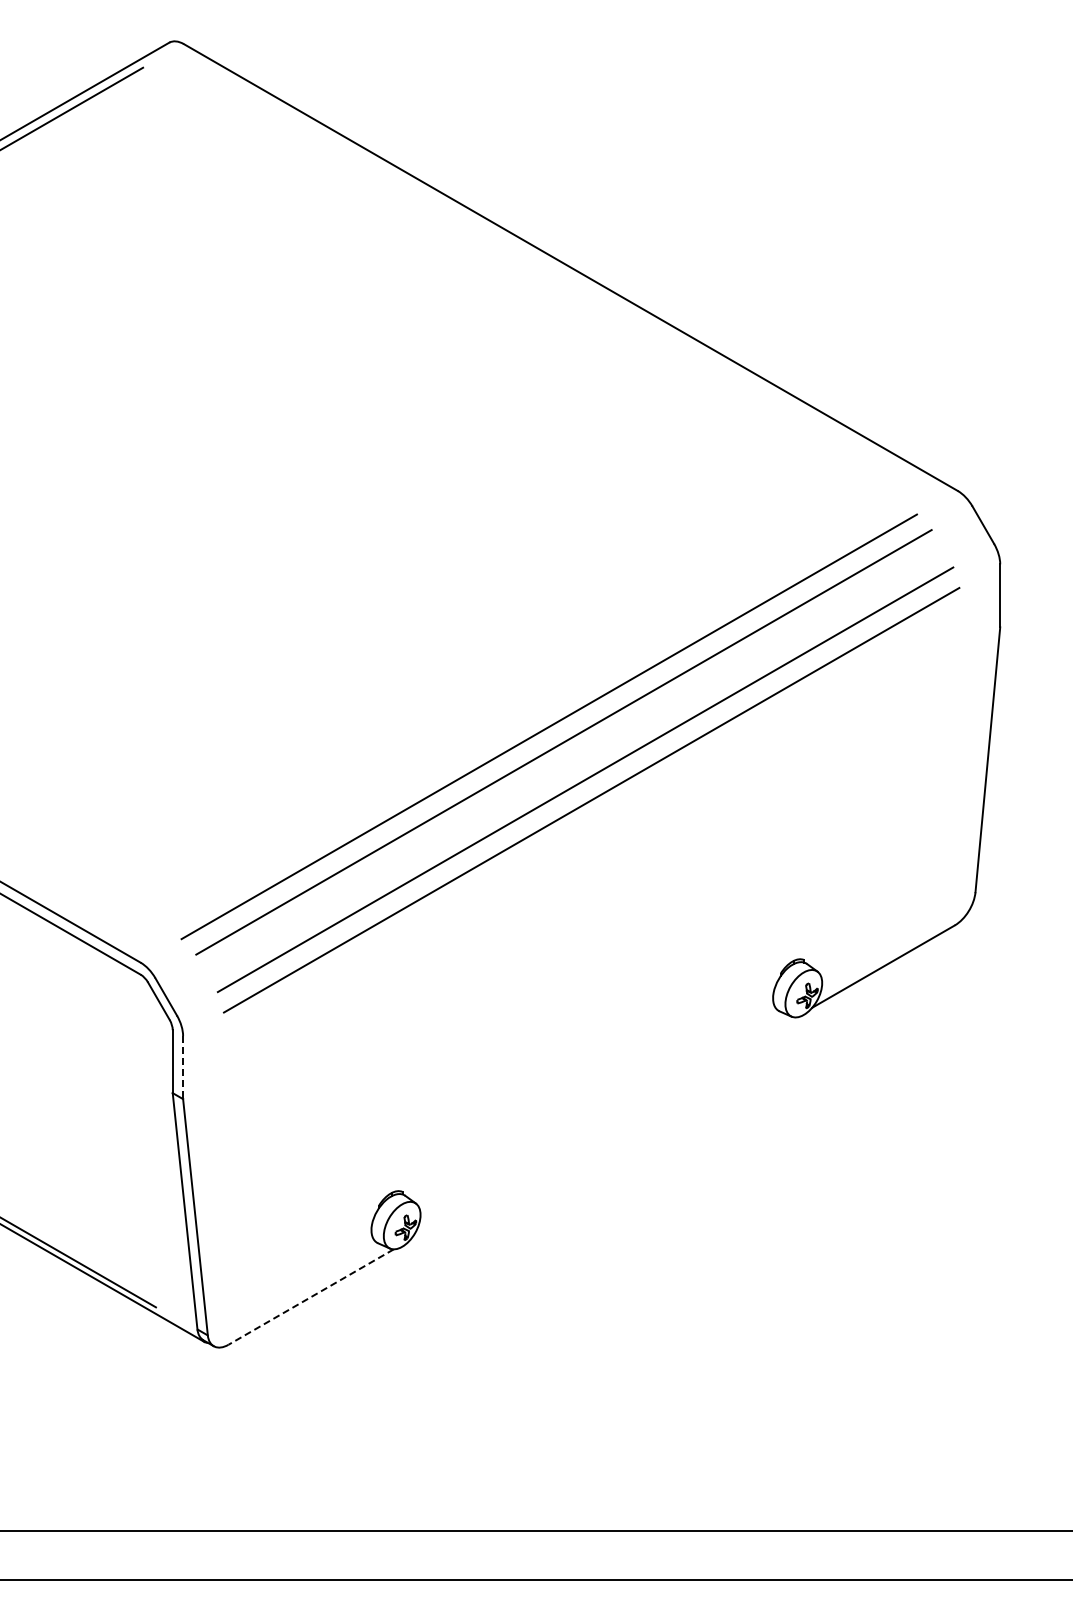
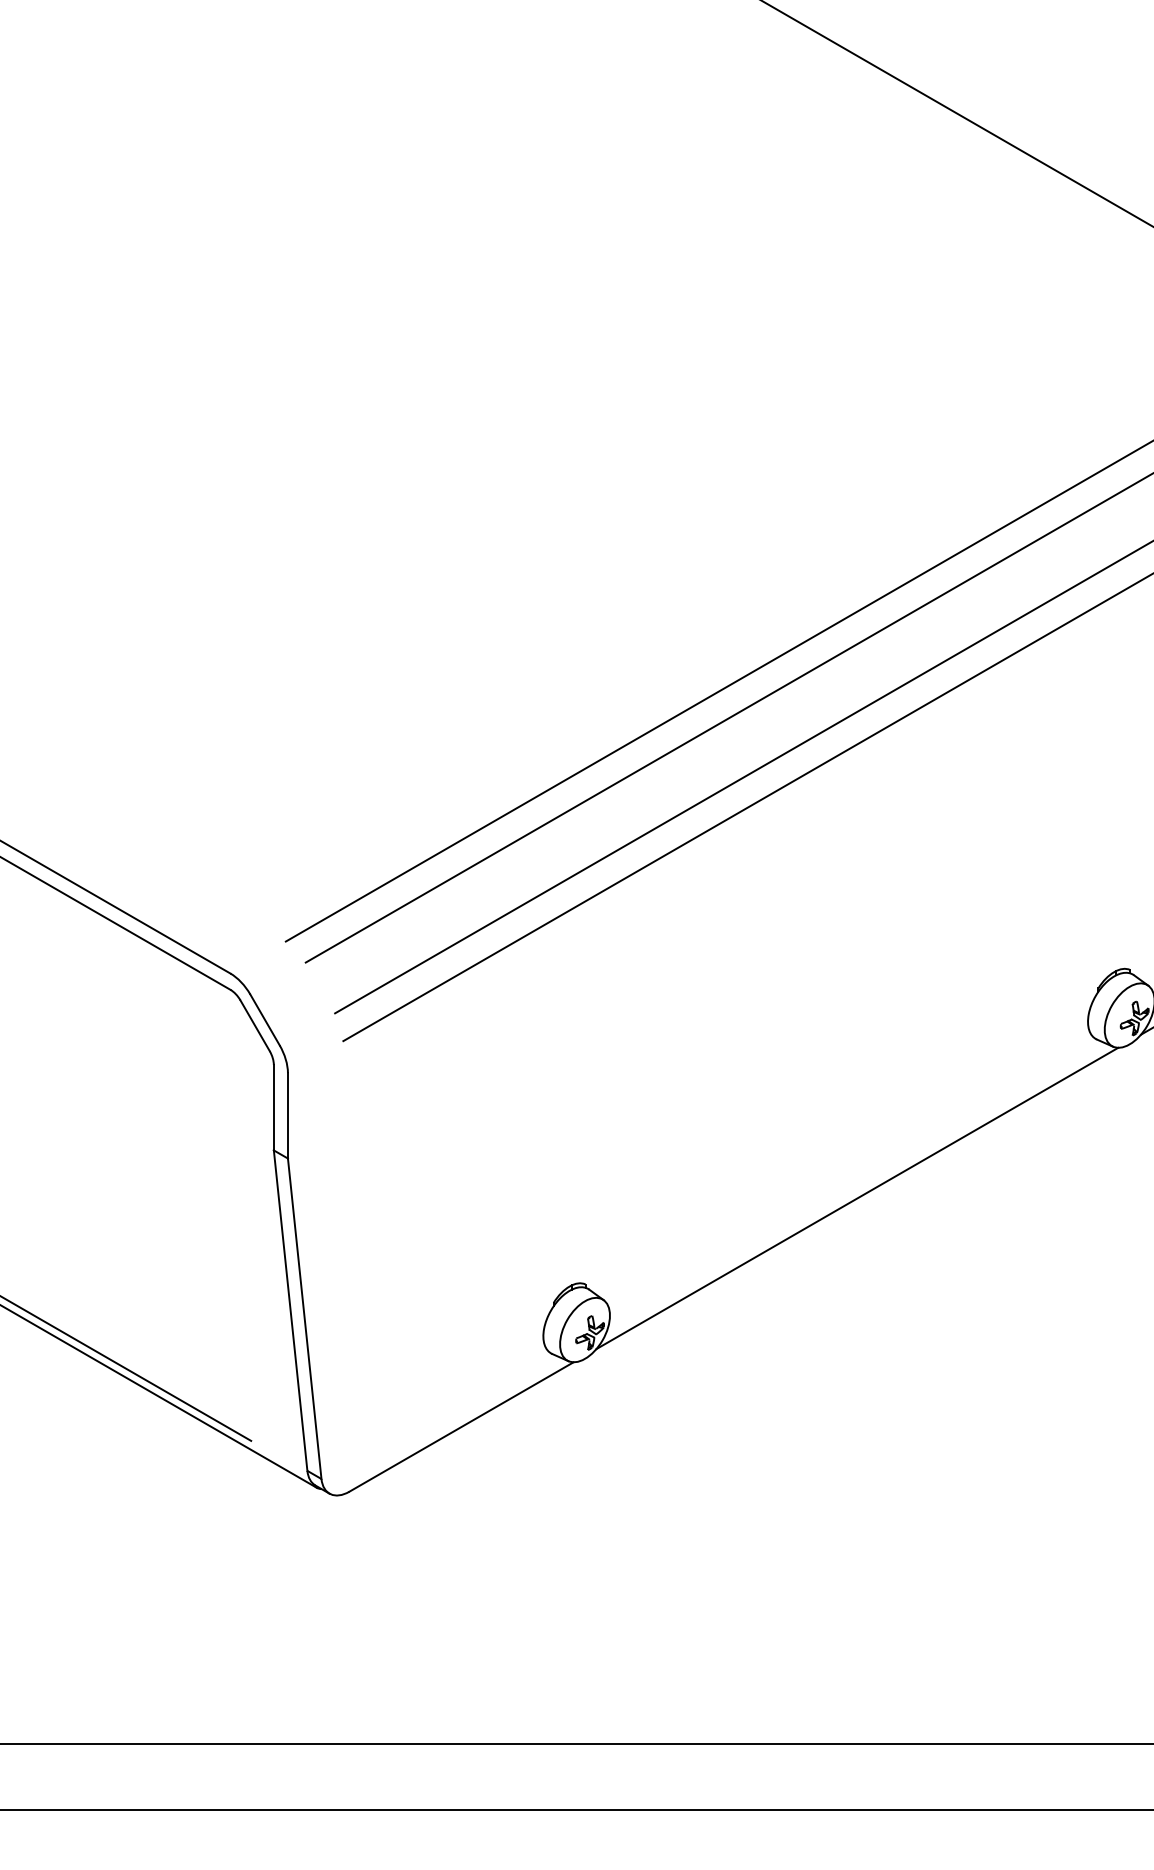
line: (183, 1068) -> (288, 1117), dashed -> solid
line: (602, 1128) -> (856, 1198), added
line: (310, 1297) -> (460, 1427), dashed -> solid

